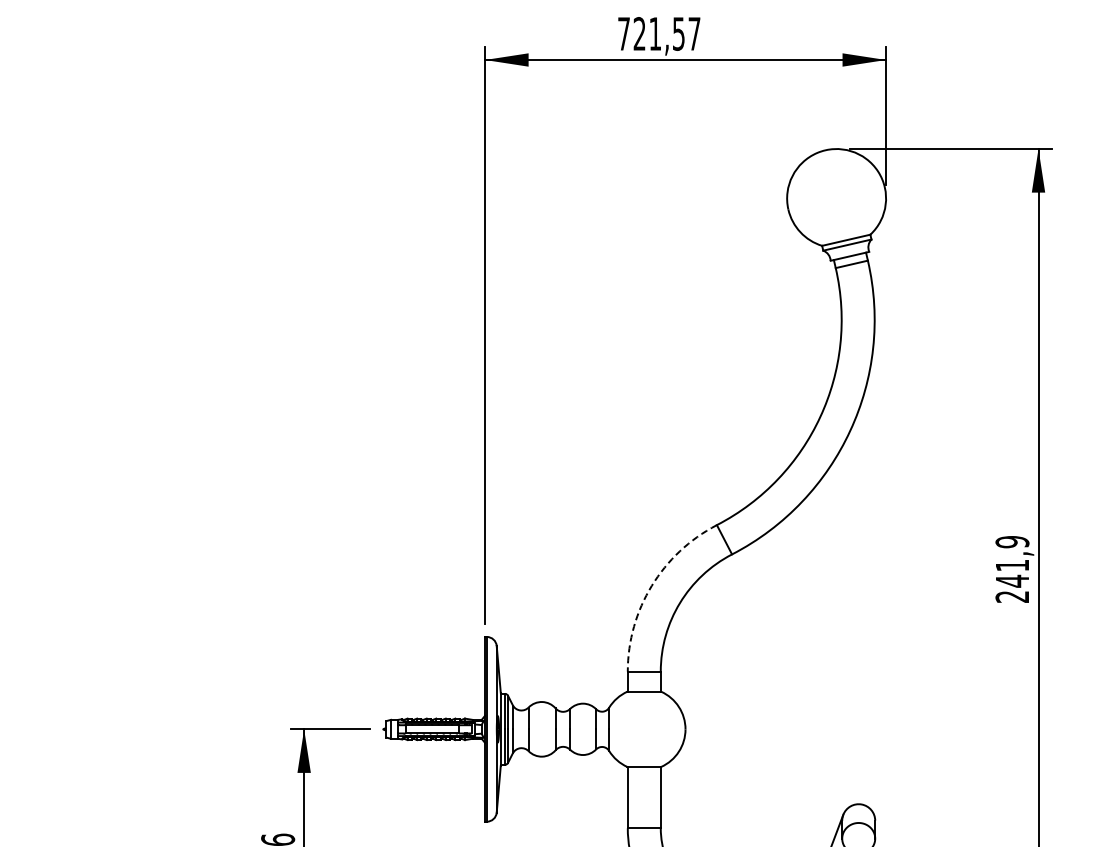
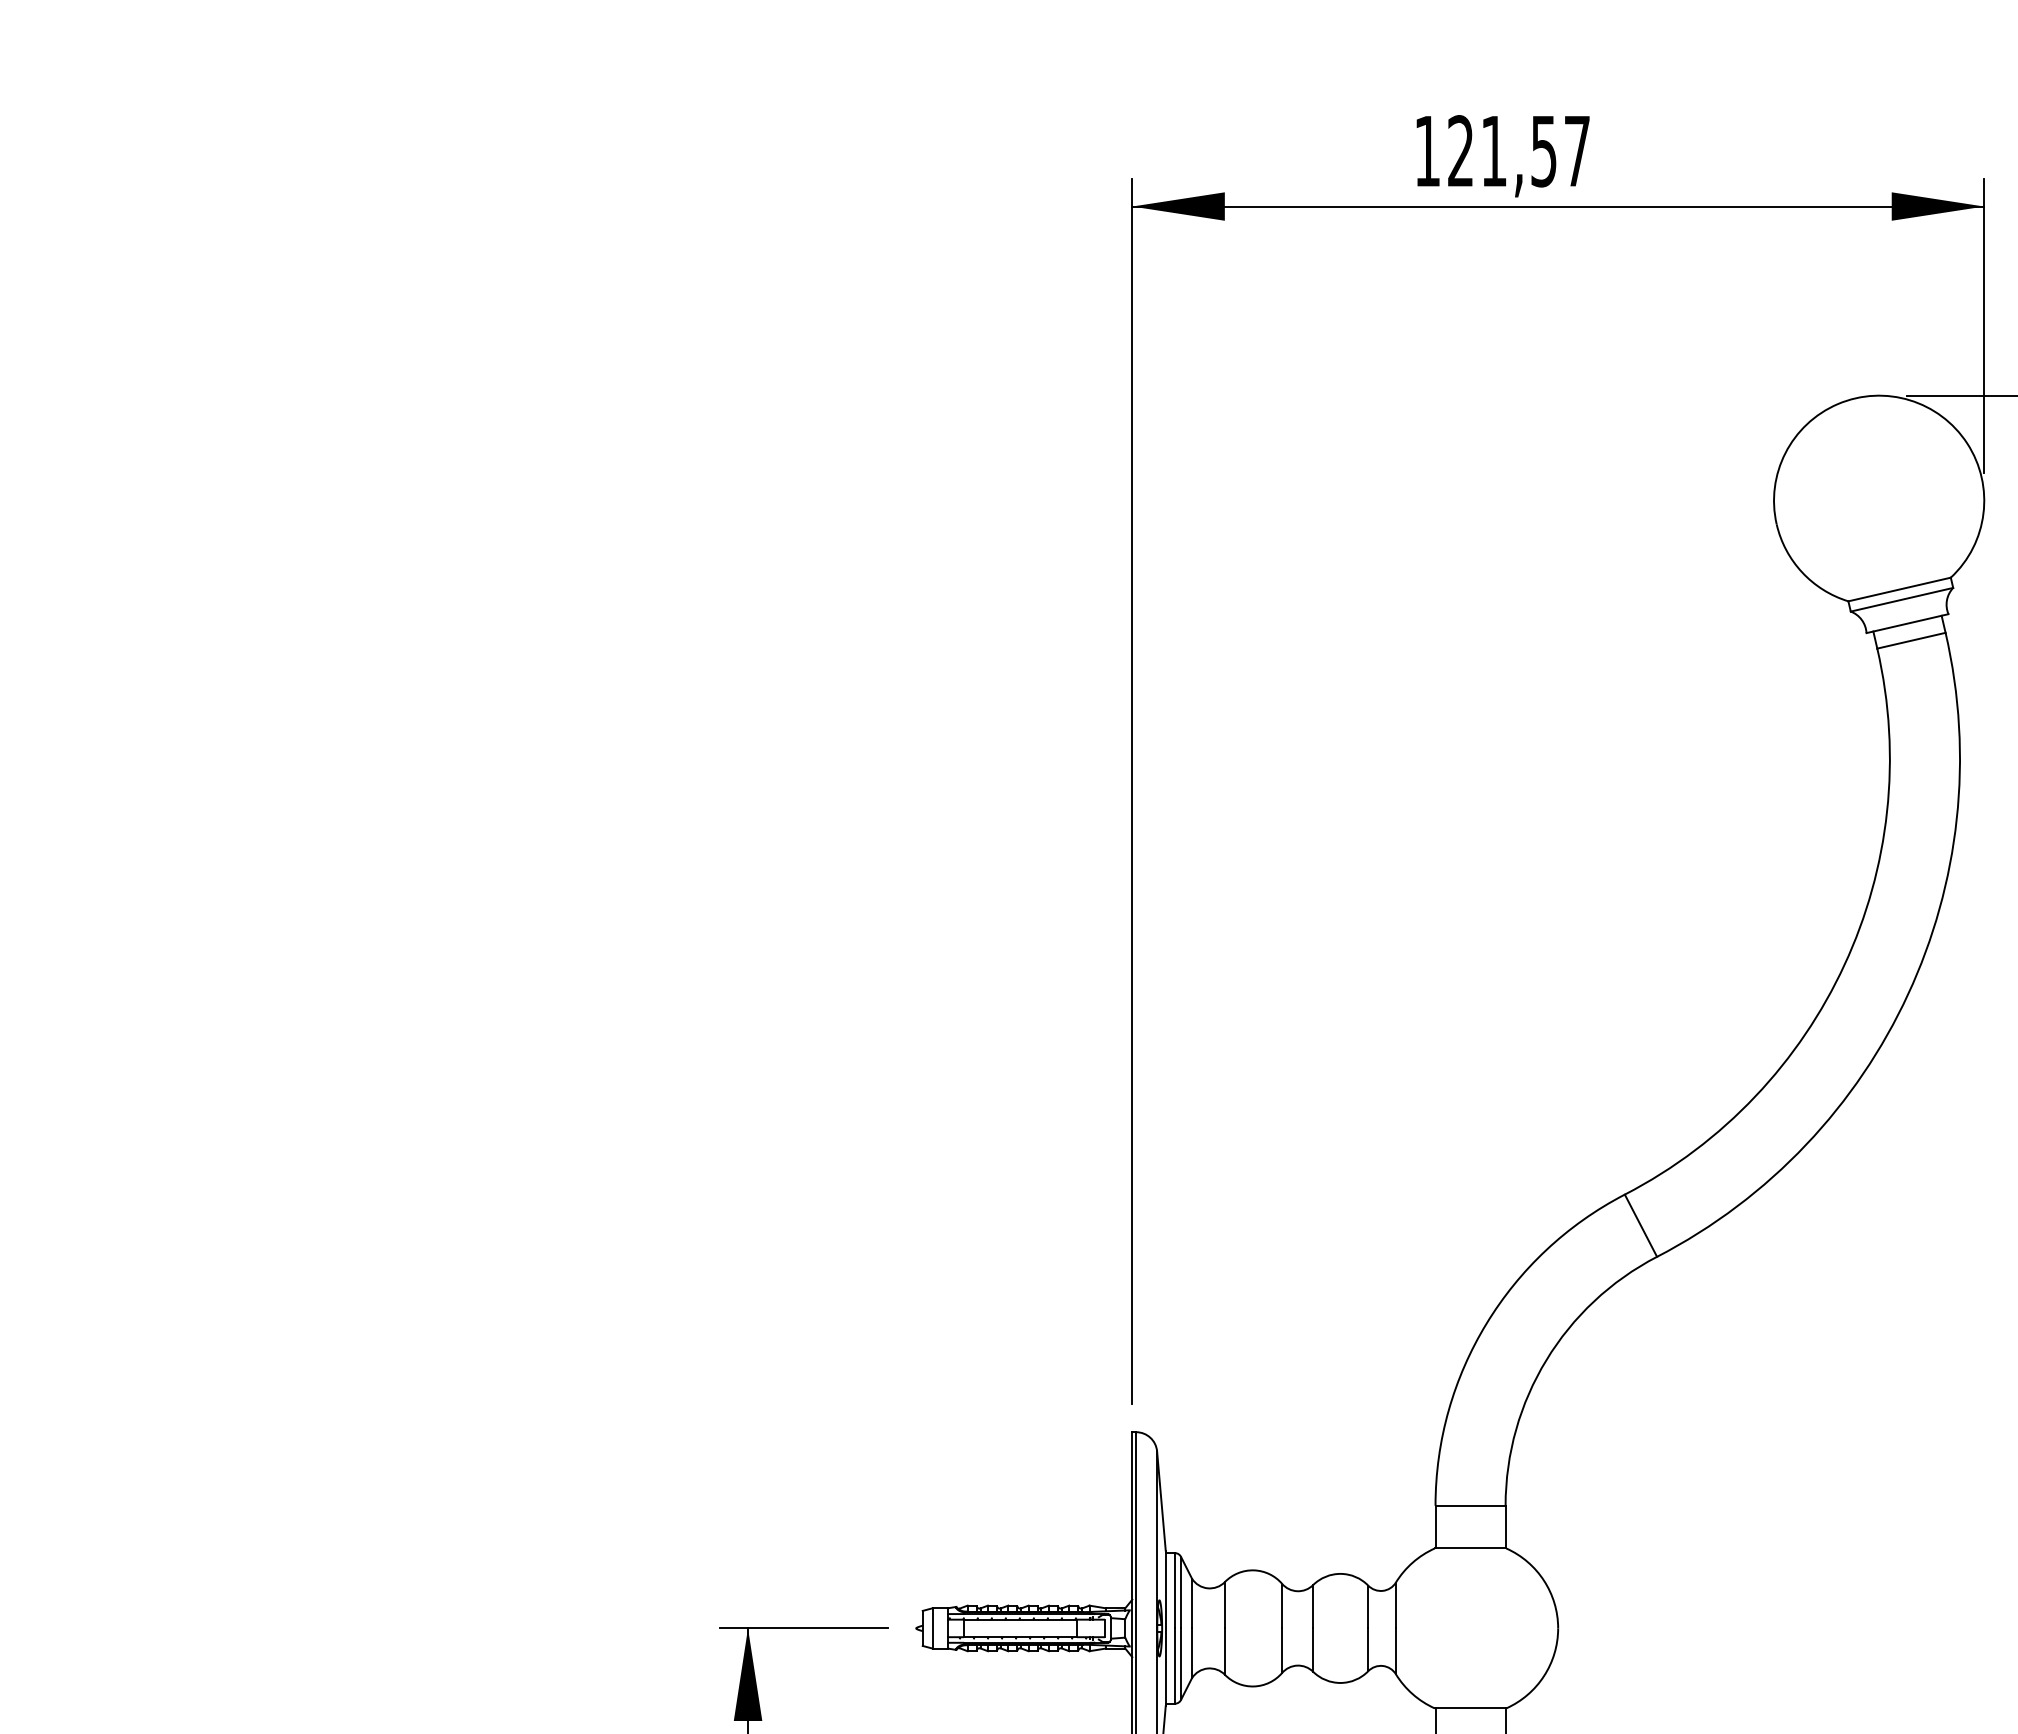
text: (623, 33) -> (1426, 150), 721,57 -> 121,57
arc: (651, 585) -> (1485, 1322), dashed -> solid

